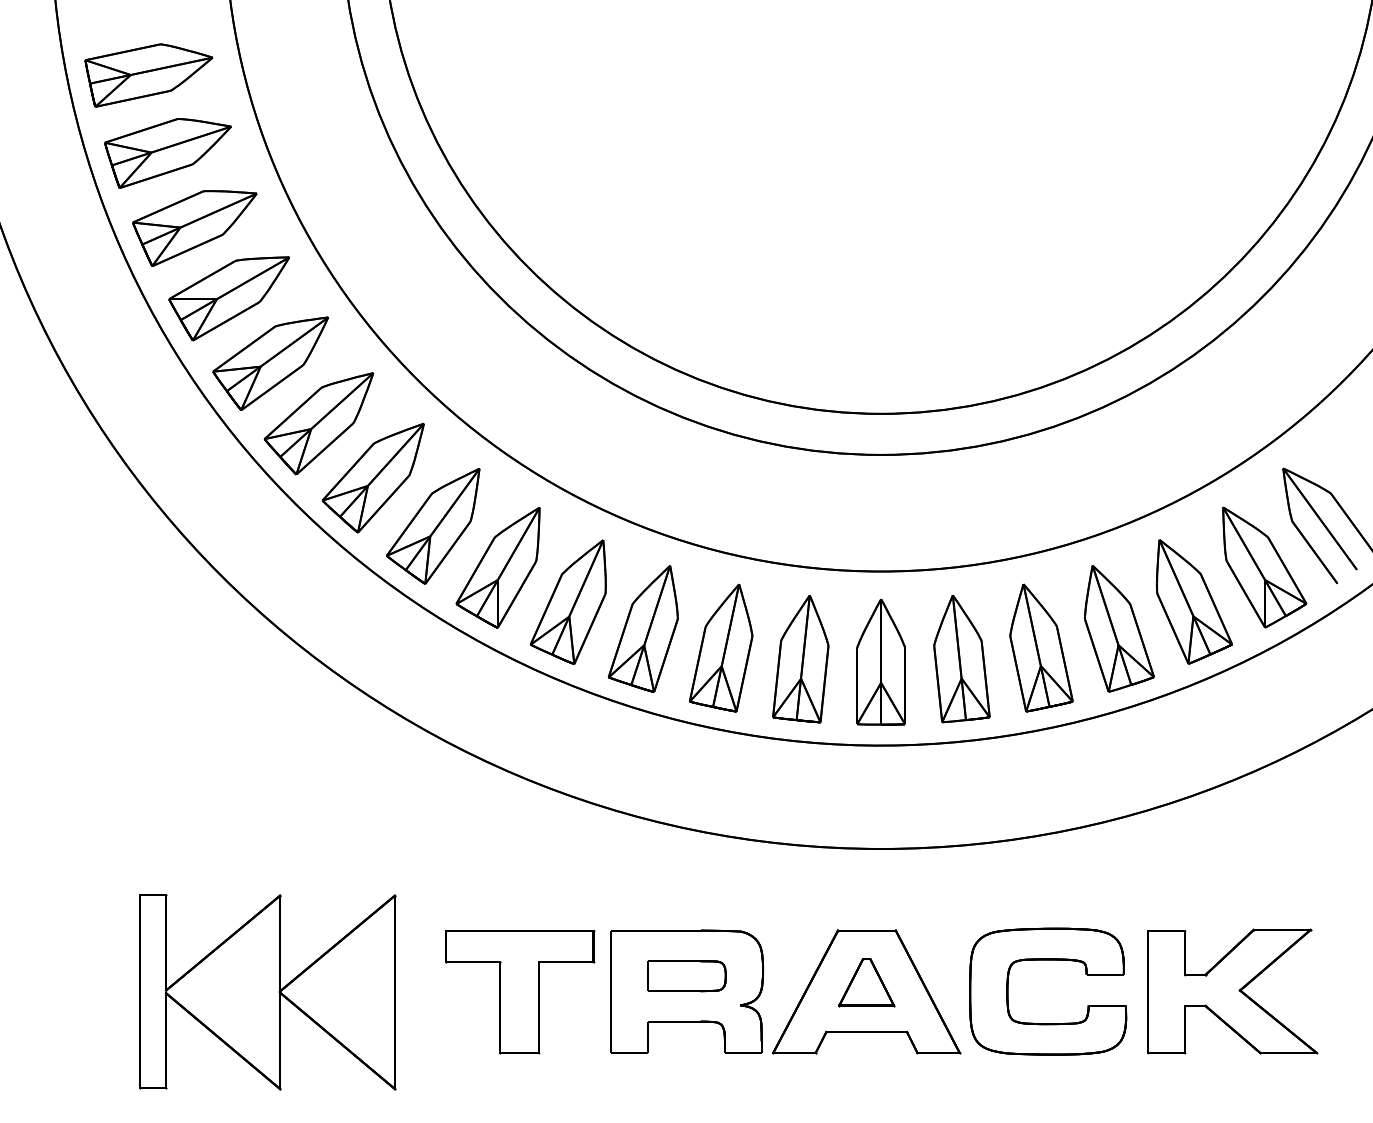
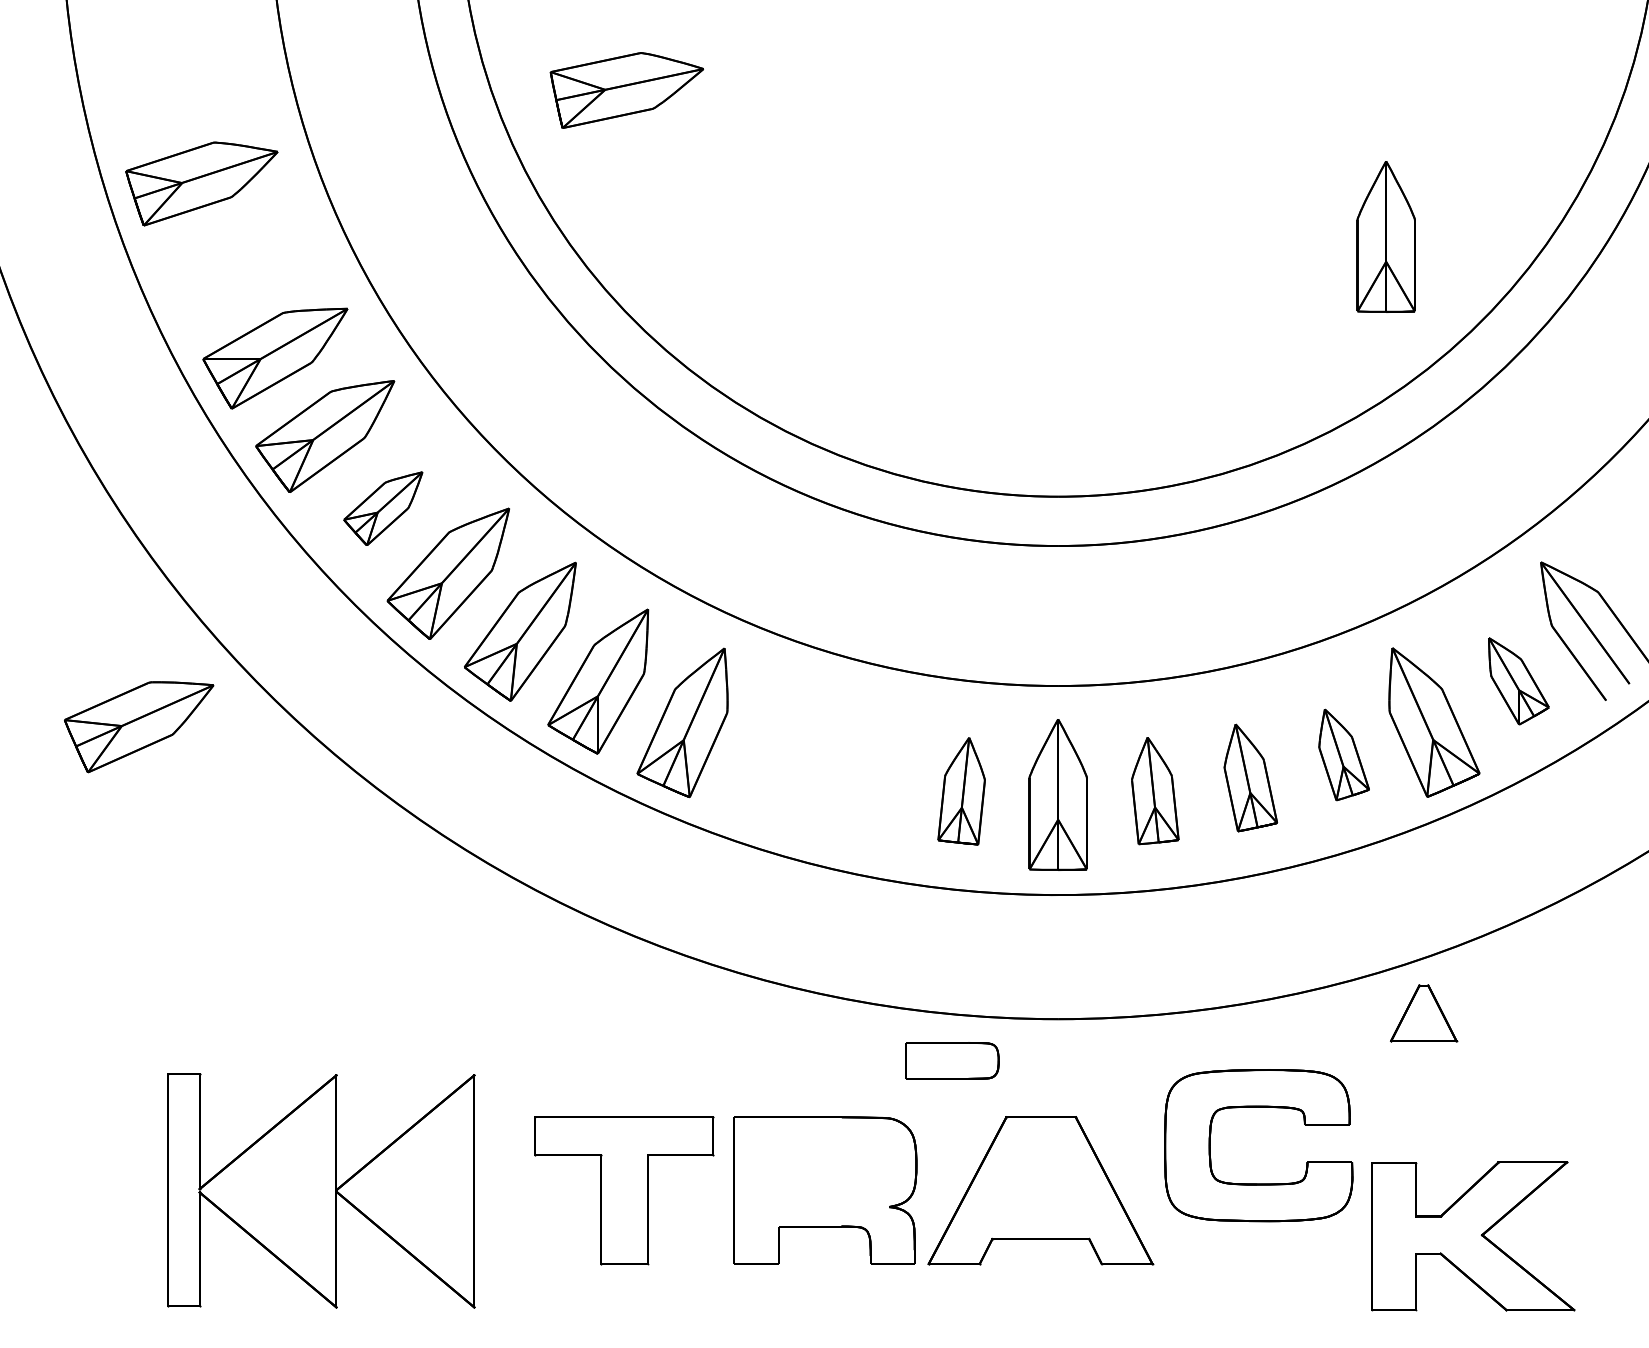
part: (148, 75) -> (626, 90), moved
part: (1153, 197) -> (1385, 236), added
part: (195, 228) -> (139, 727), moved
part: (319, 423) -> (383, 508), size x0.6
part: (1264, 567) -> (1518, 681), size x0.6
part: (643, 628) -> (772, 754), removed
part: (1118, 628) -> (1343, 754), size x0.6
part: (1041, 647) -> (1250, 777), size x0.7
part: (720, 648) -> (865, 778), removed
part: (962, 658) -> (1155, 790), size x0.7
part: (800, 659) -> (961, 791), size x0.7
part: (1047, 959) -> (1258, 1107), moved
part: (687, 975) -> (952, 1060), moved
part: (867, 982) -> (1424, 1013), moved
part: (1232, 991) -> (1473, 1236), moved

